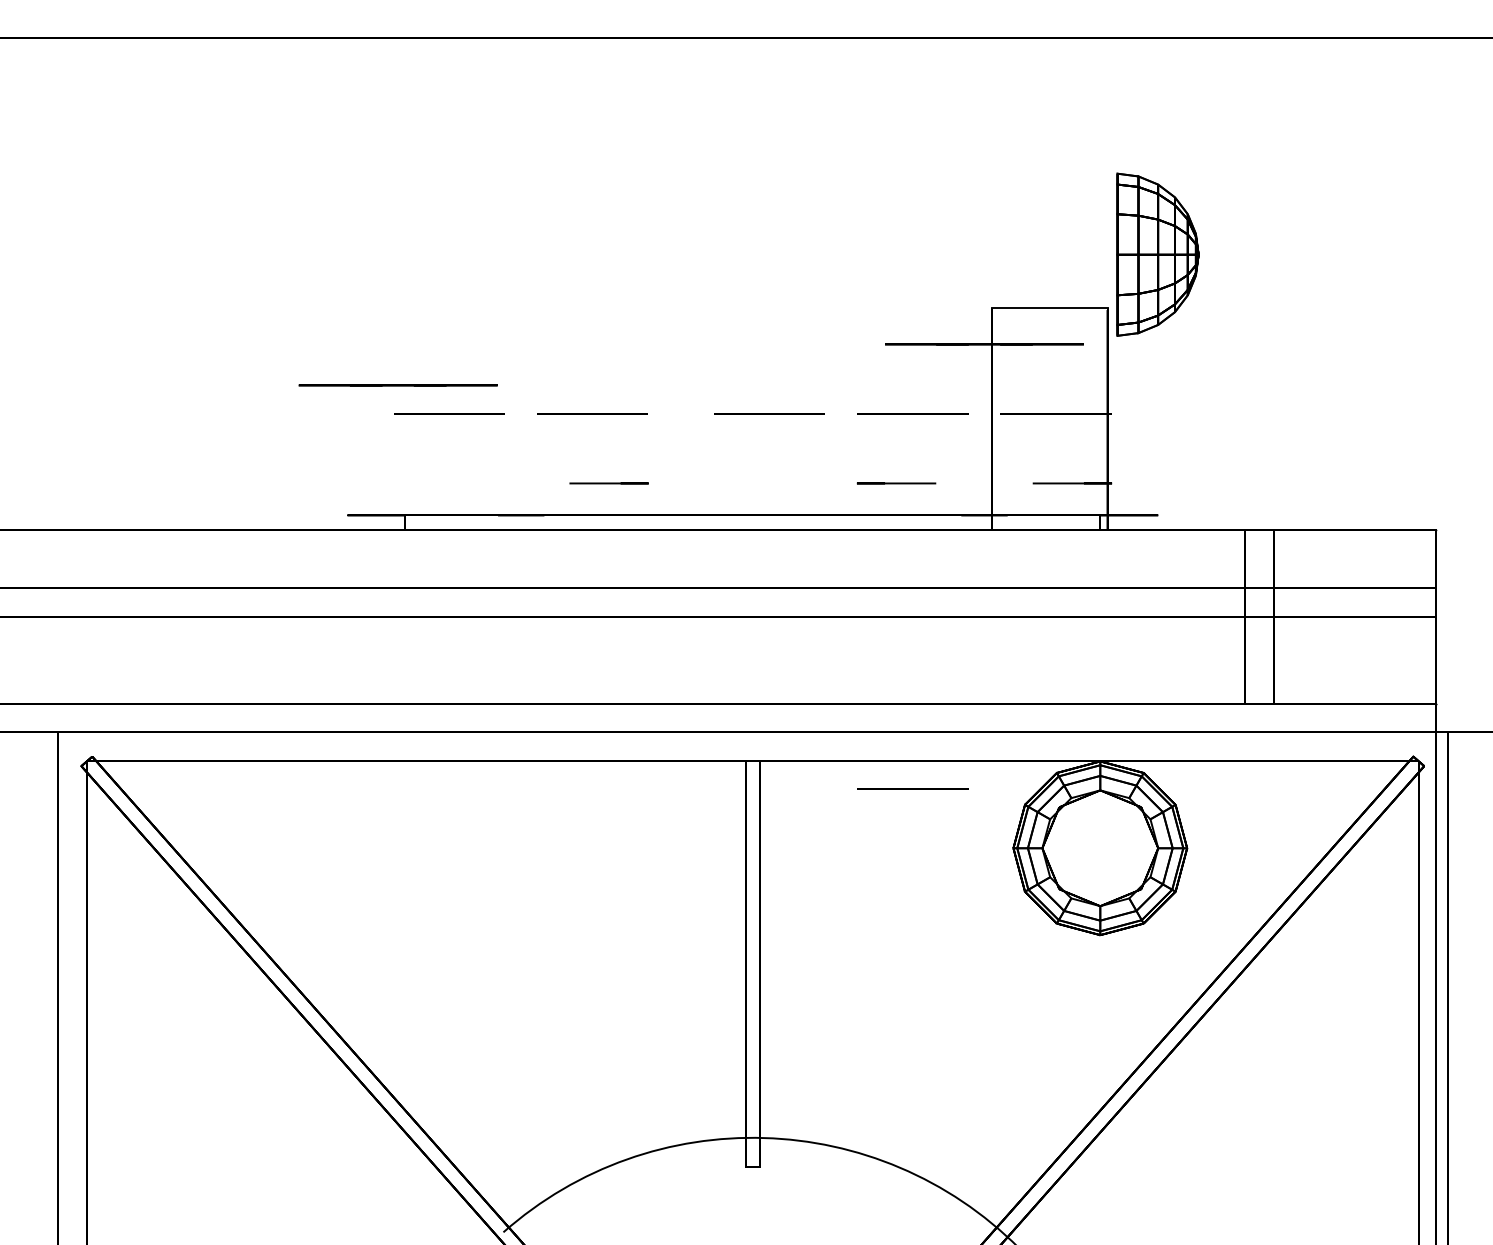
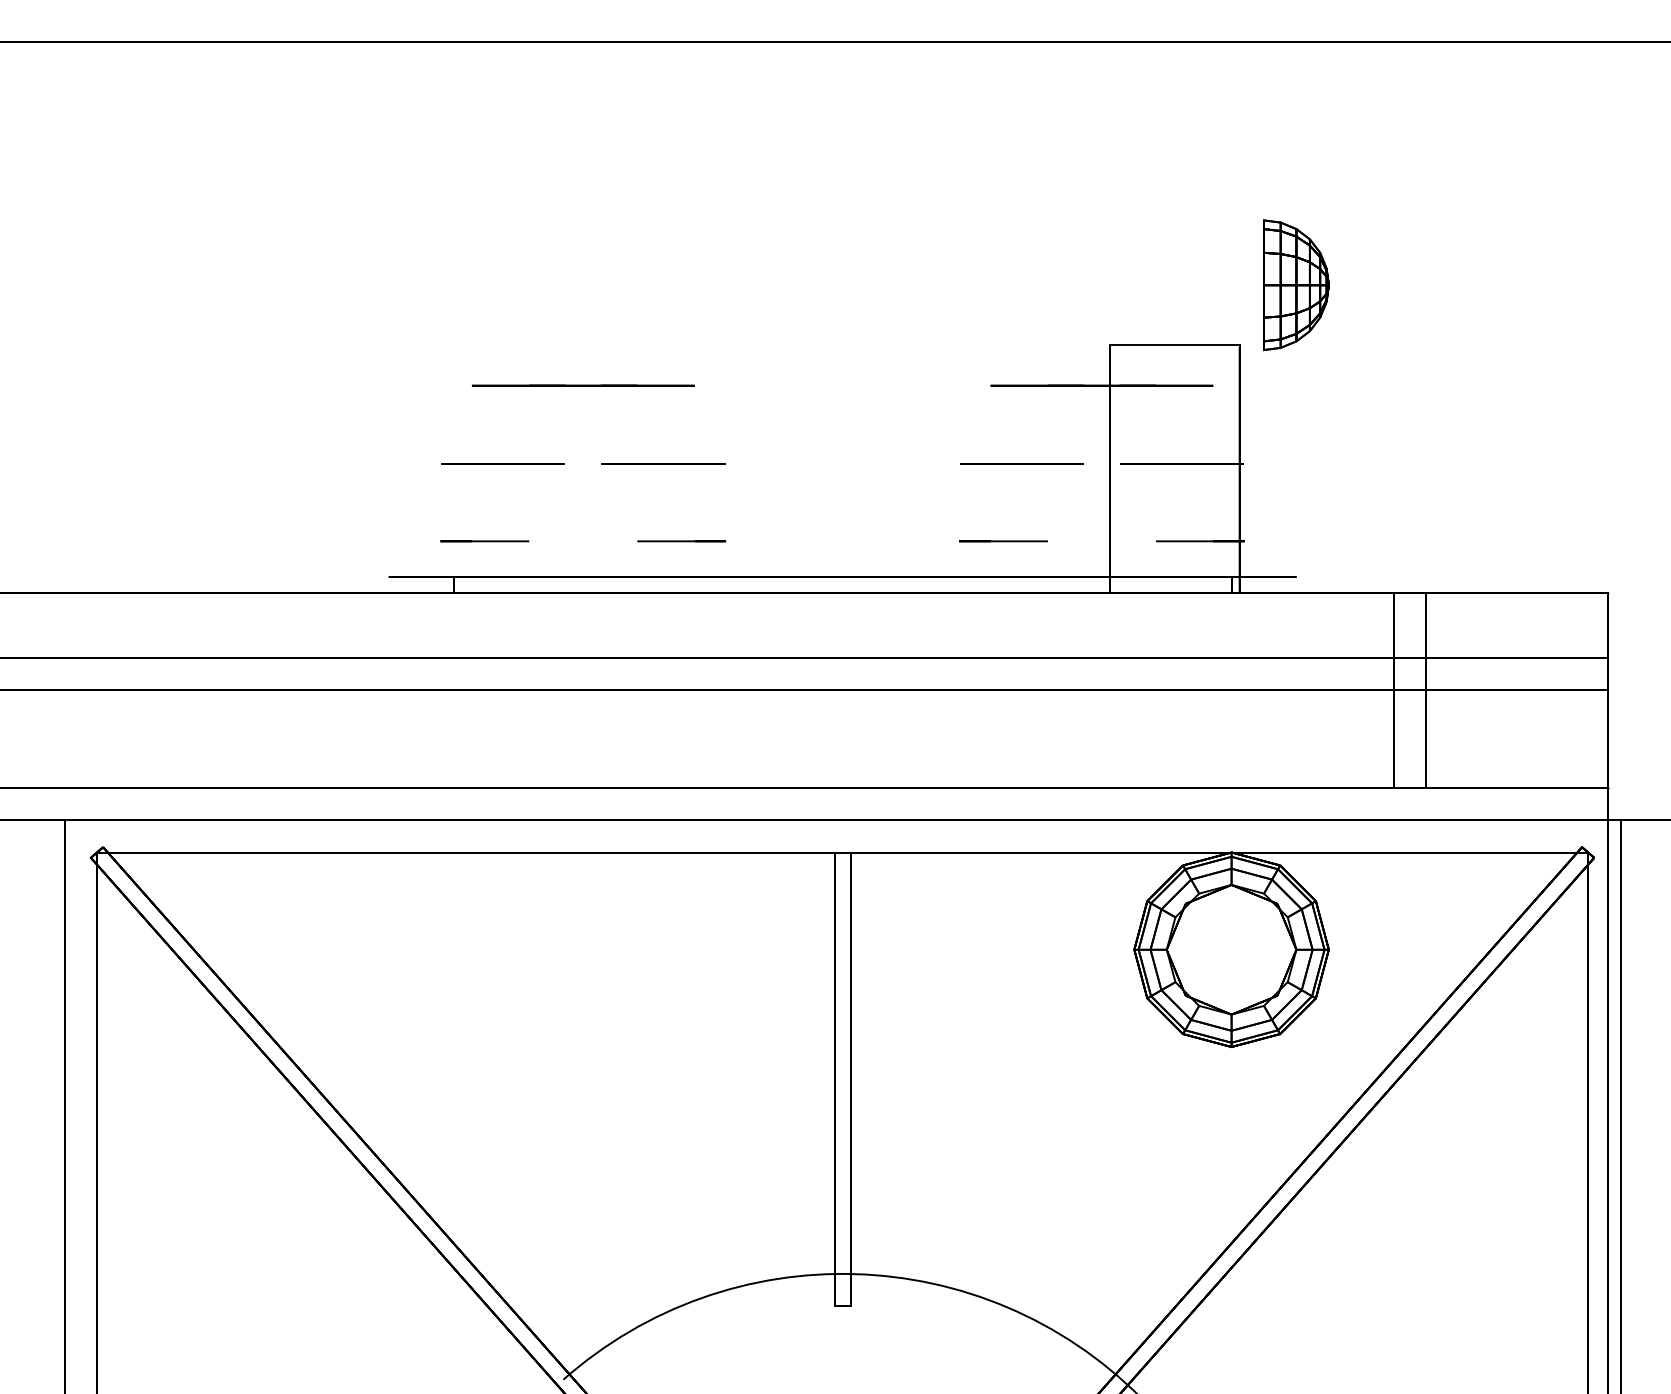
part: (1158, 254) -> (1296, 285), size x0.71
line: (397, 385) -> (582, 385), moved
line: (769, 413) -> (861, 463), removed
line: (432, 483) -> (483, 541), added
line: (912, 788) -> (1021, 882), removed

